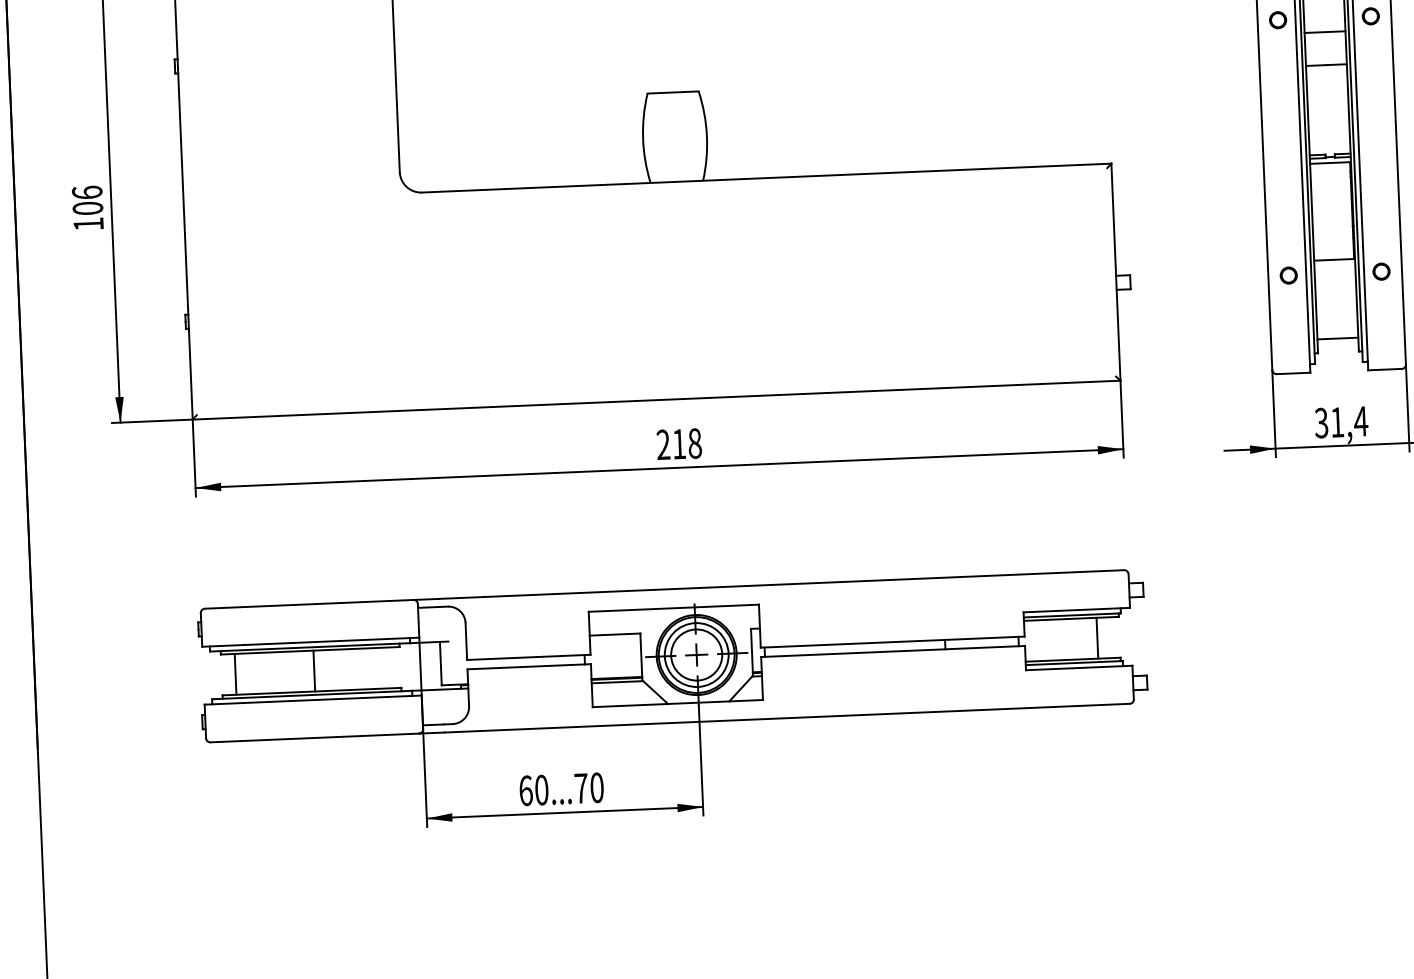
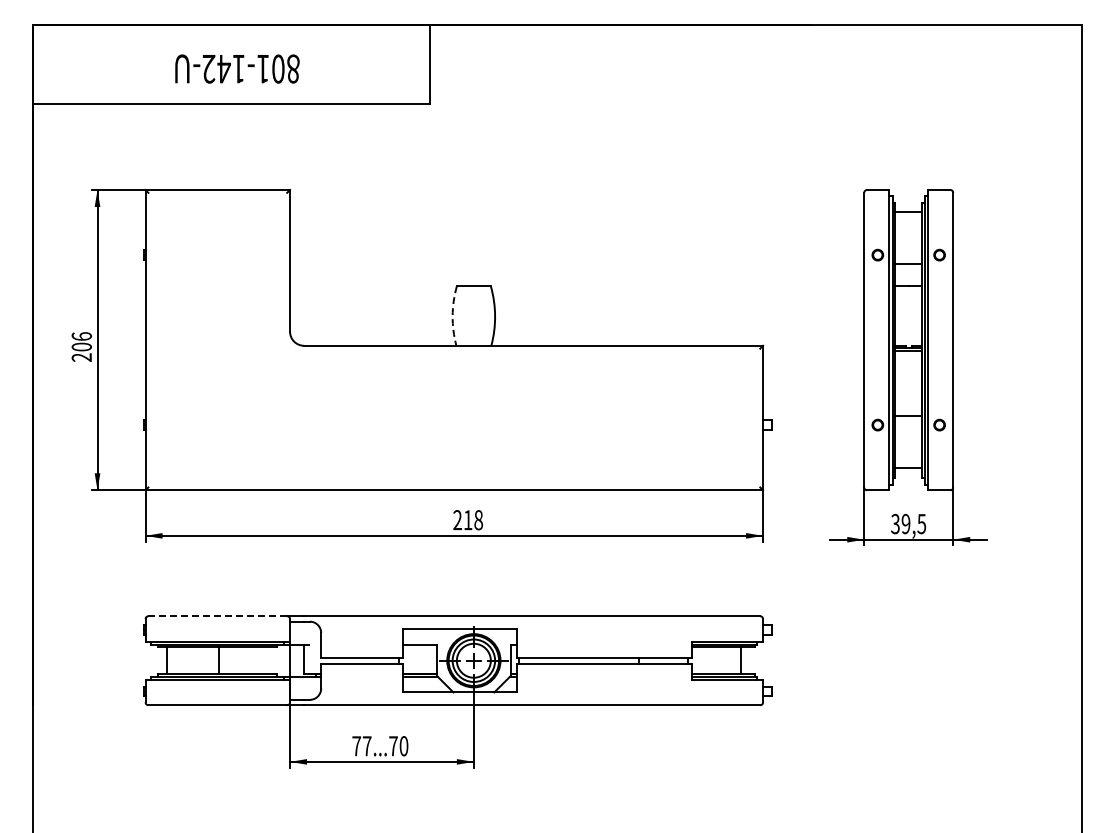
arc: (642, 139) -> (452, 316), solid -> dashed
text: (88, 224) -> (81, 357), 106 -> 206
text: (1348, 421) -> (913, 523), 31,4 -> 39,5
line: (308, 604) -> (217, 616), solid -> dashed
text: (533, 790) -> (361, 746), 60...70 -> 77...70

